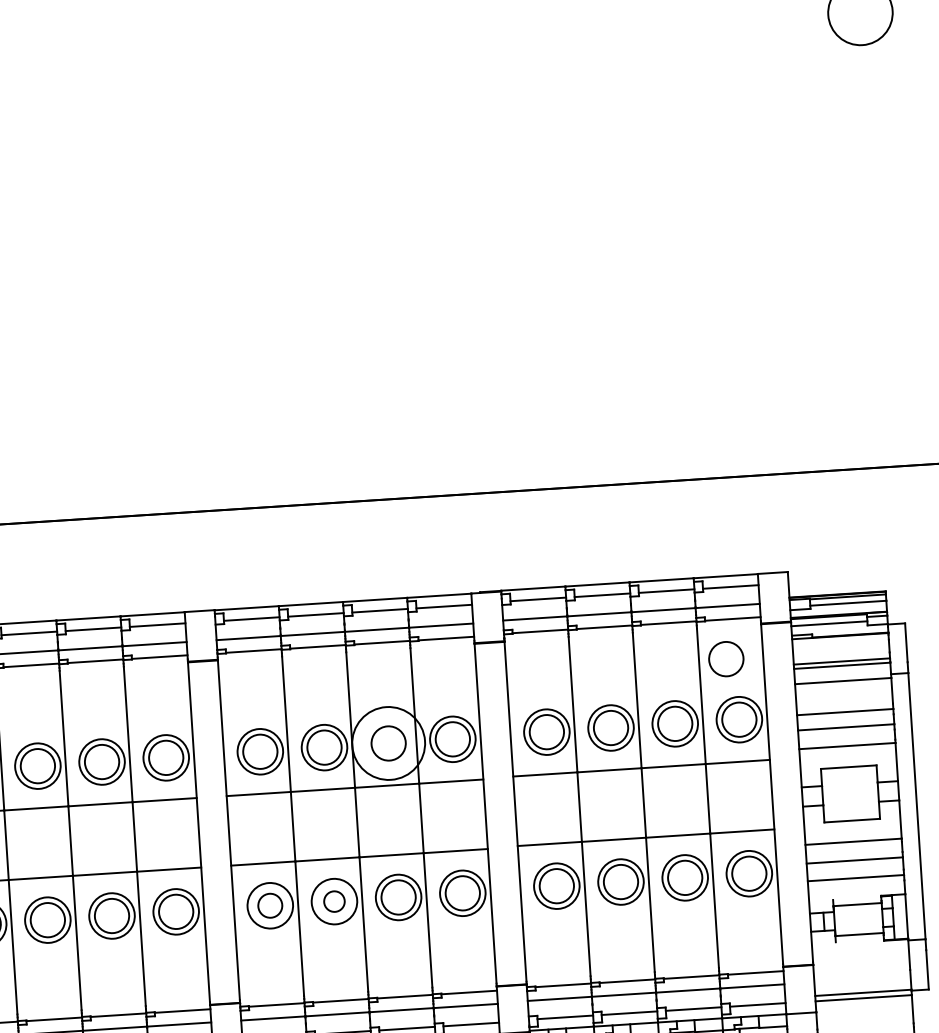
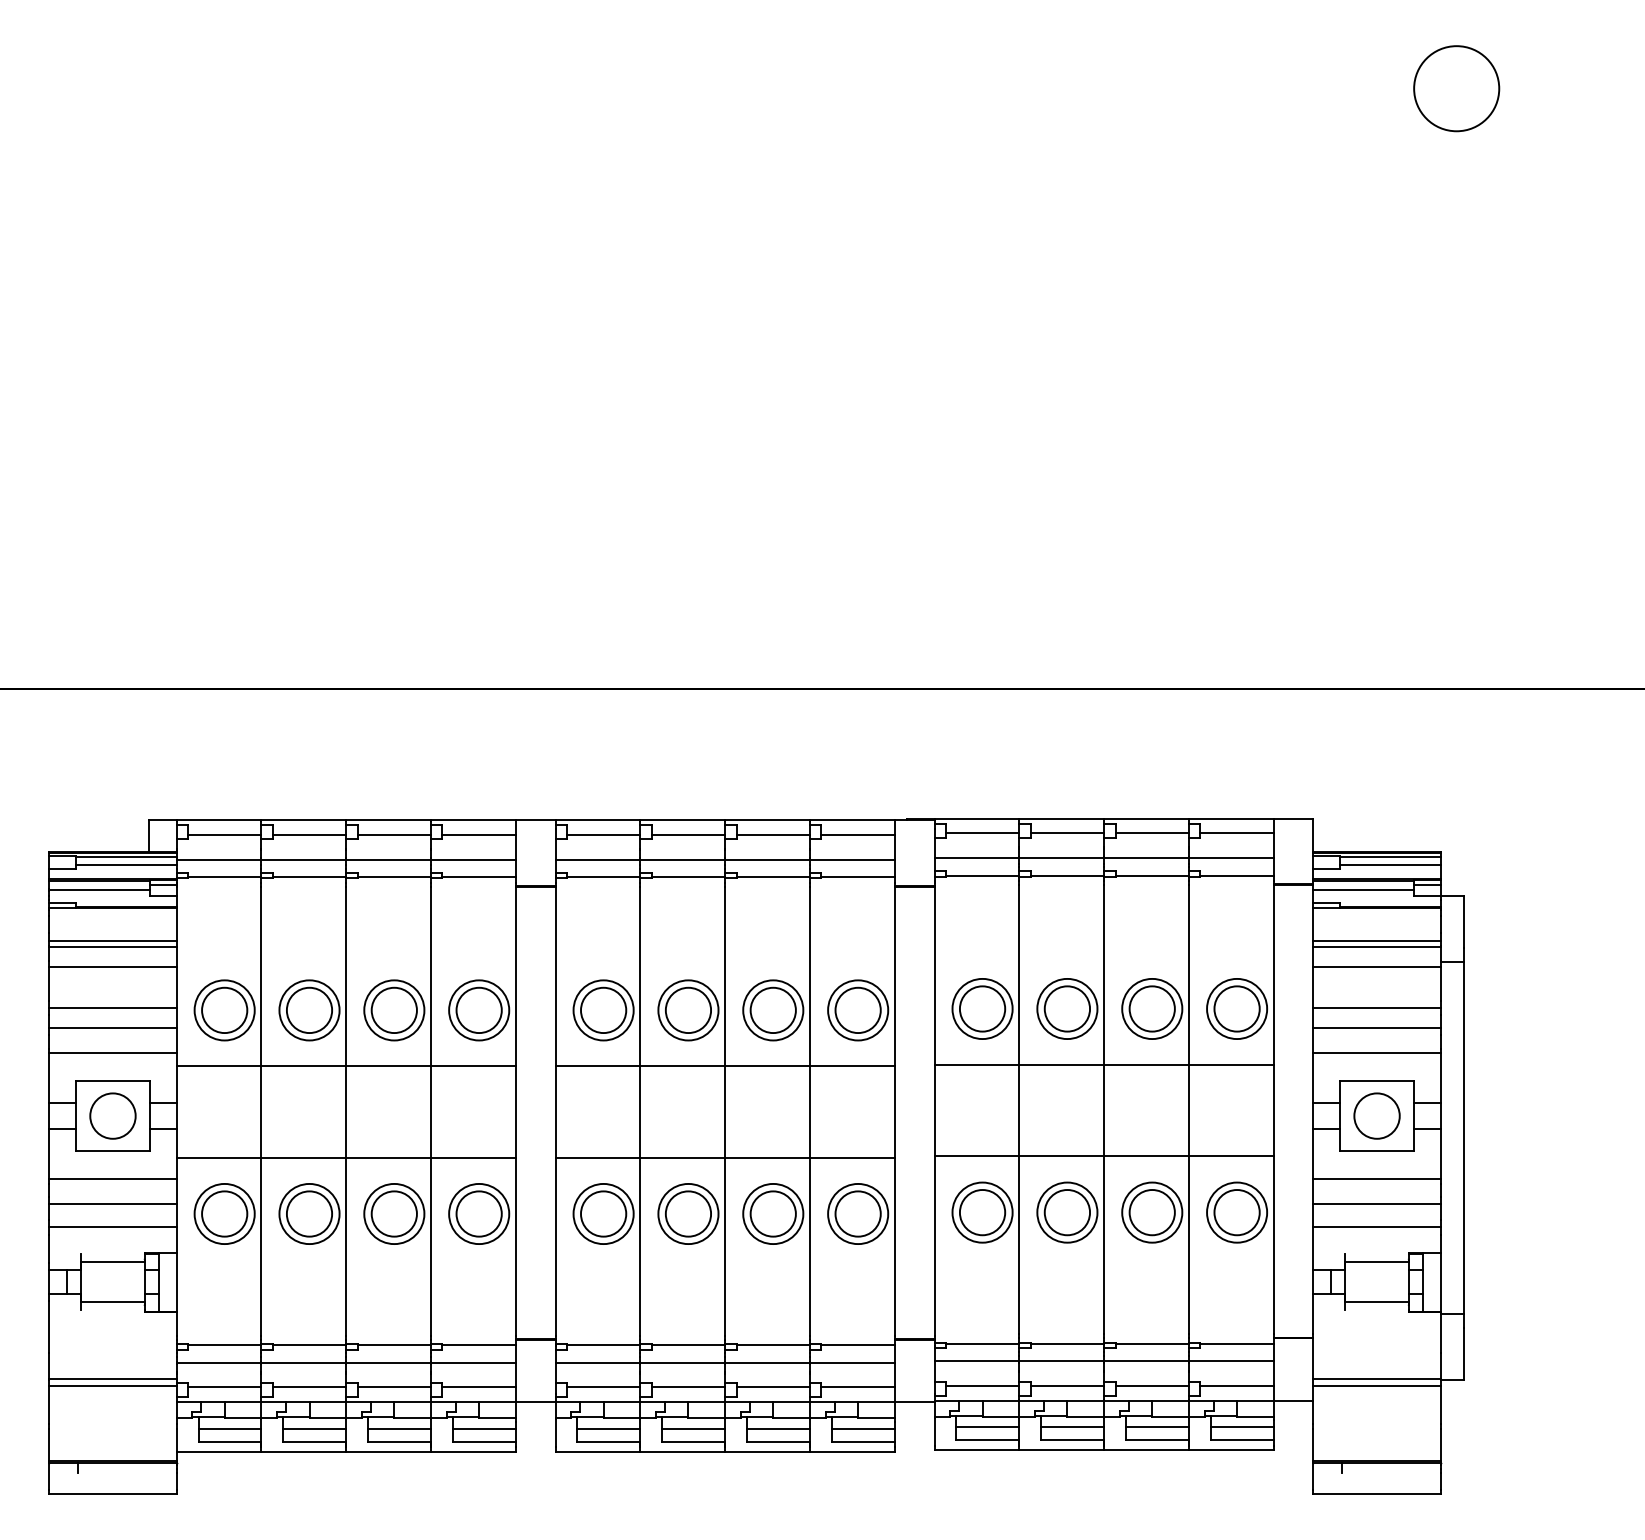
circle: (725, 658) -> (1376, 1115), moved
circle: (388, 743) -> (773, 1010), size x0.62
circle: (334, 901) -> (688, 1213), size x1.67
circle: (270, 905) -> (603, 1213), size x1.43

